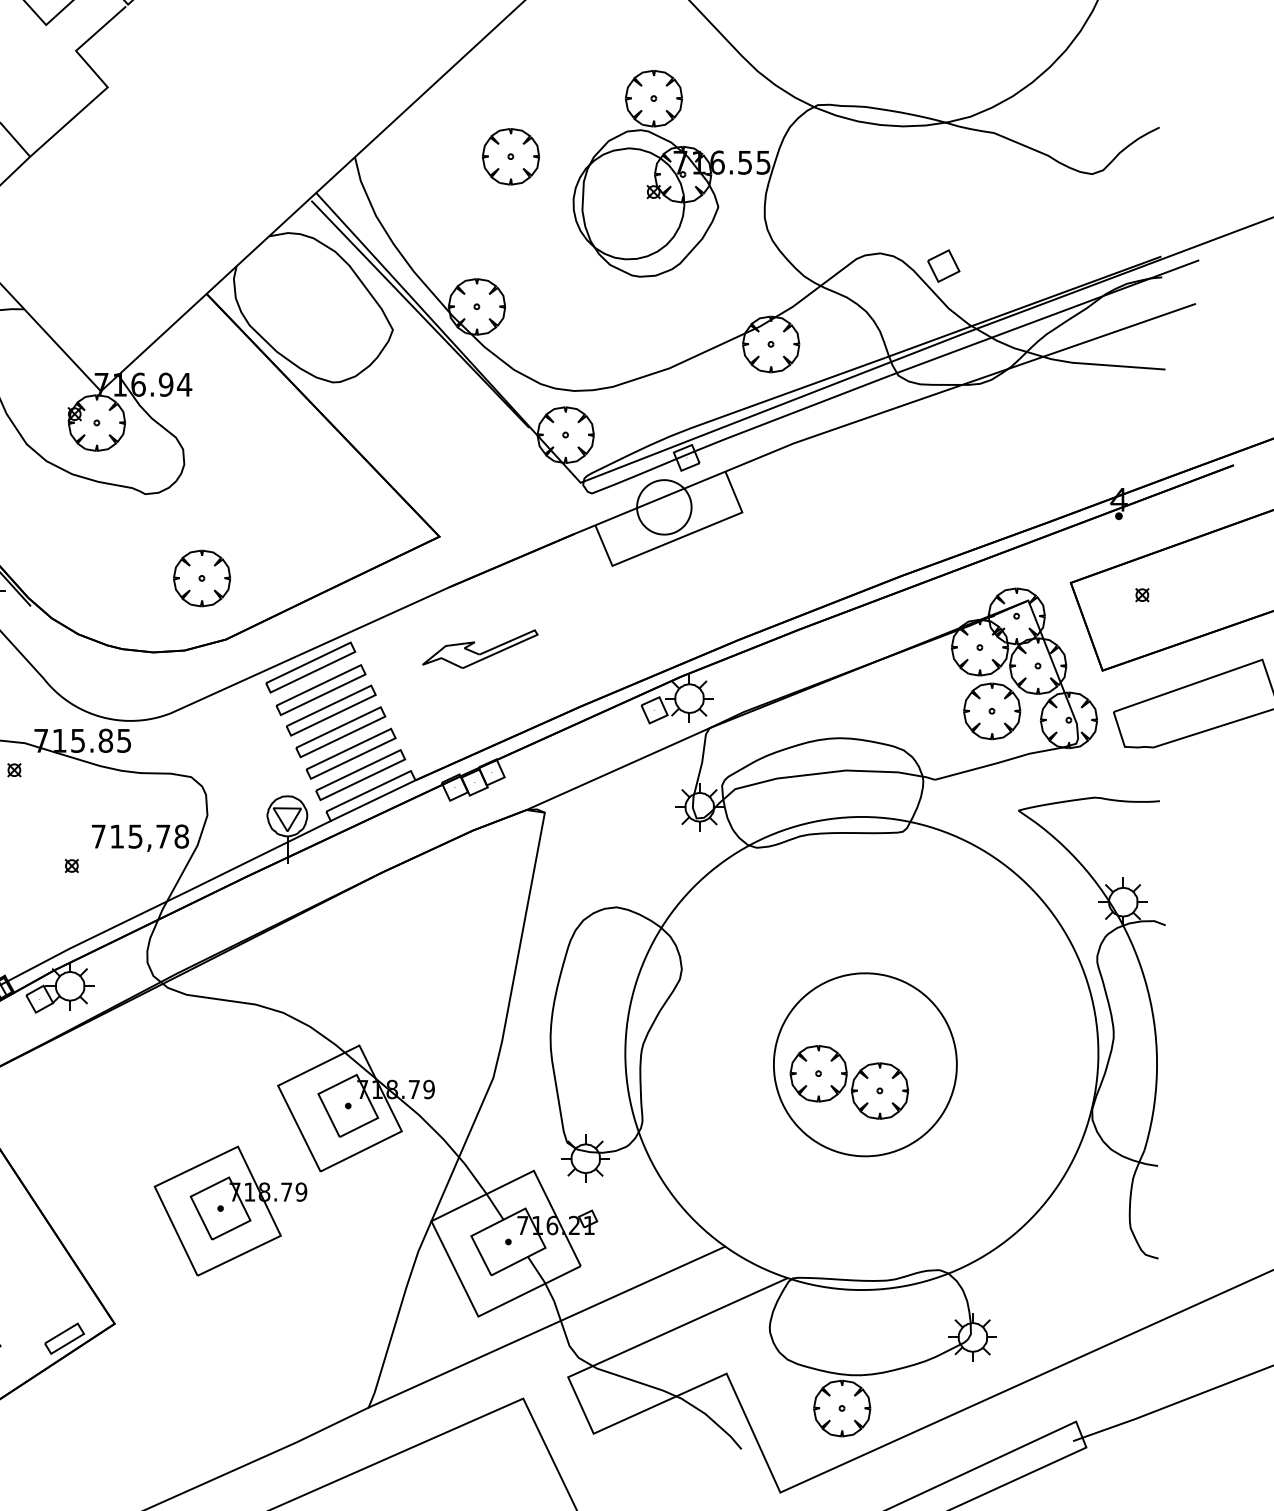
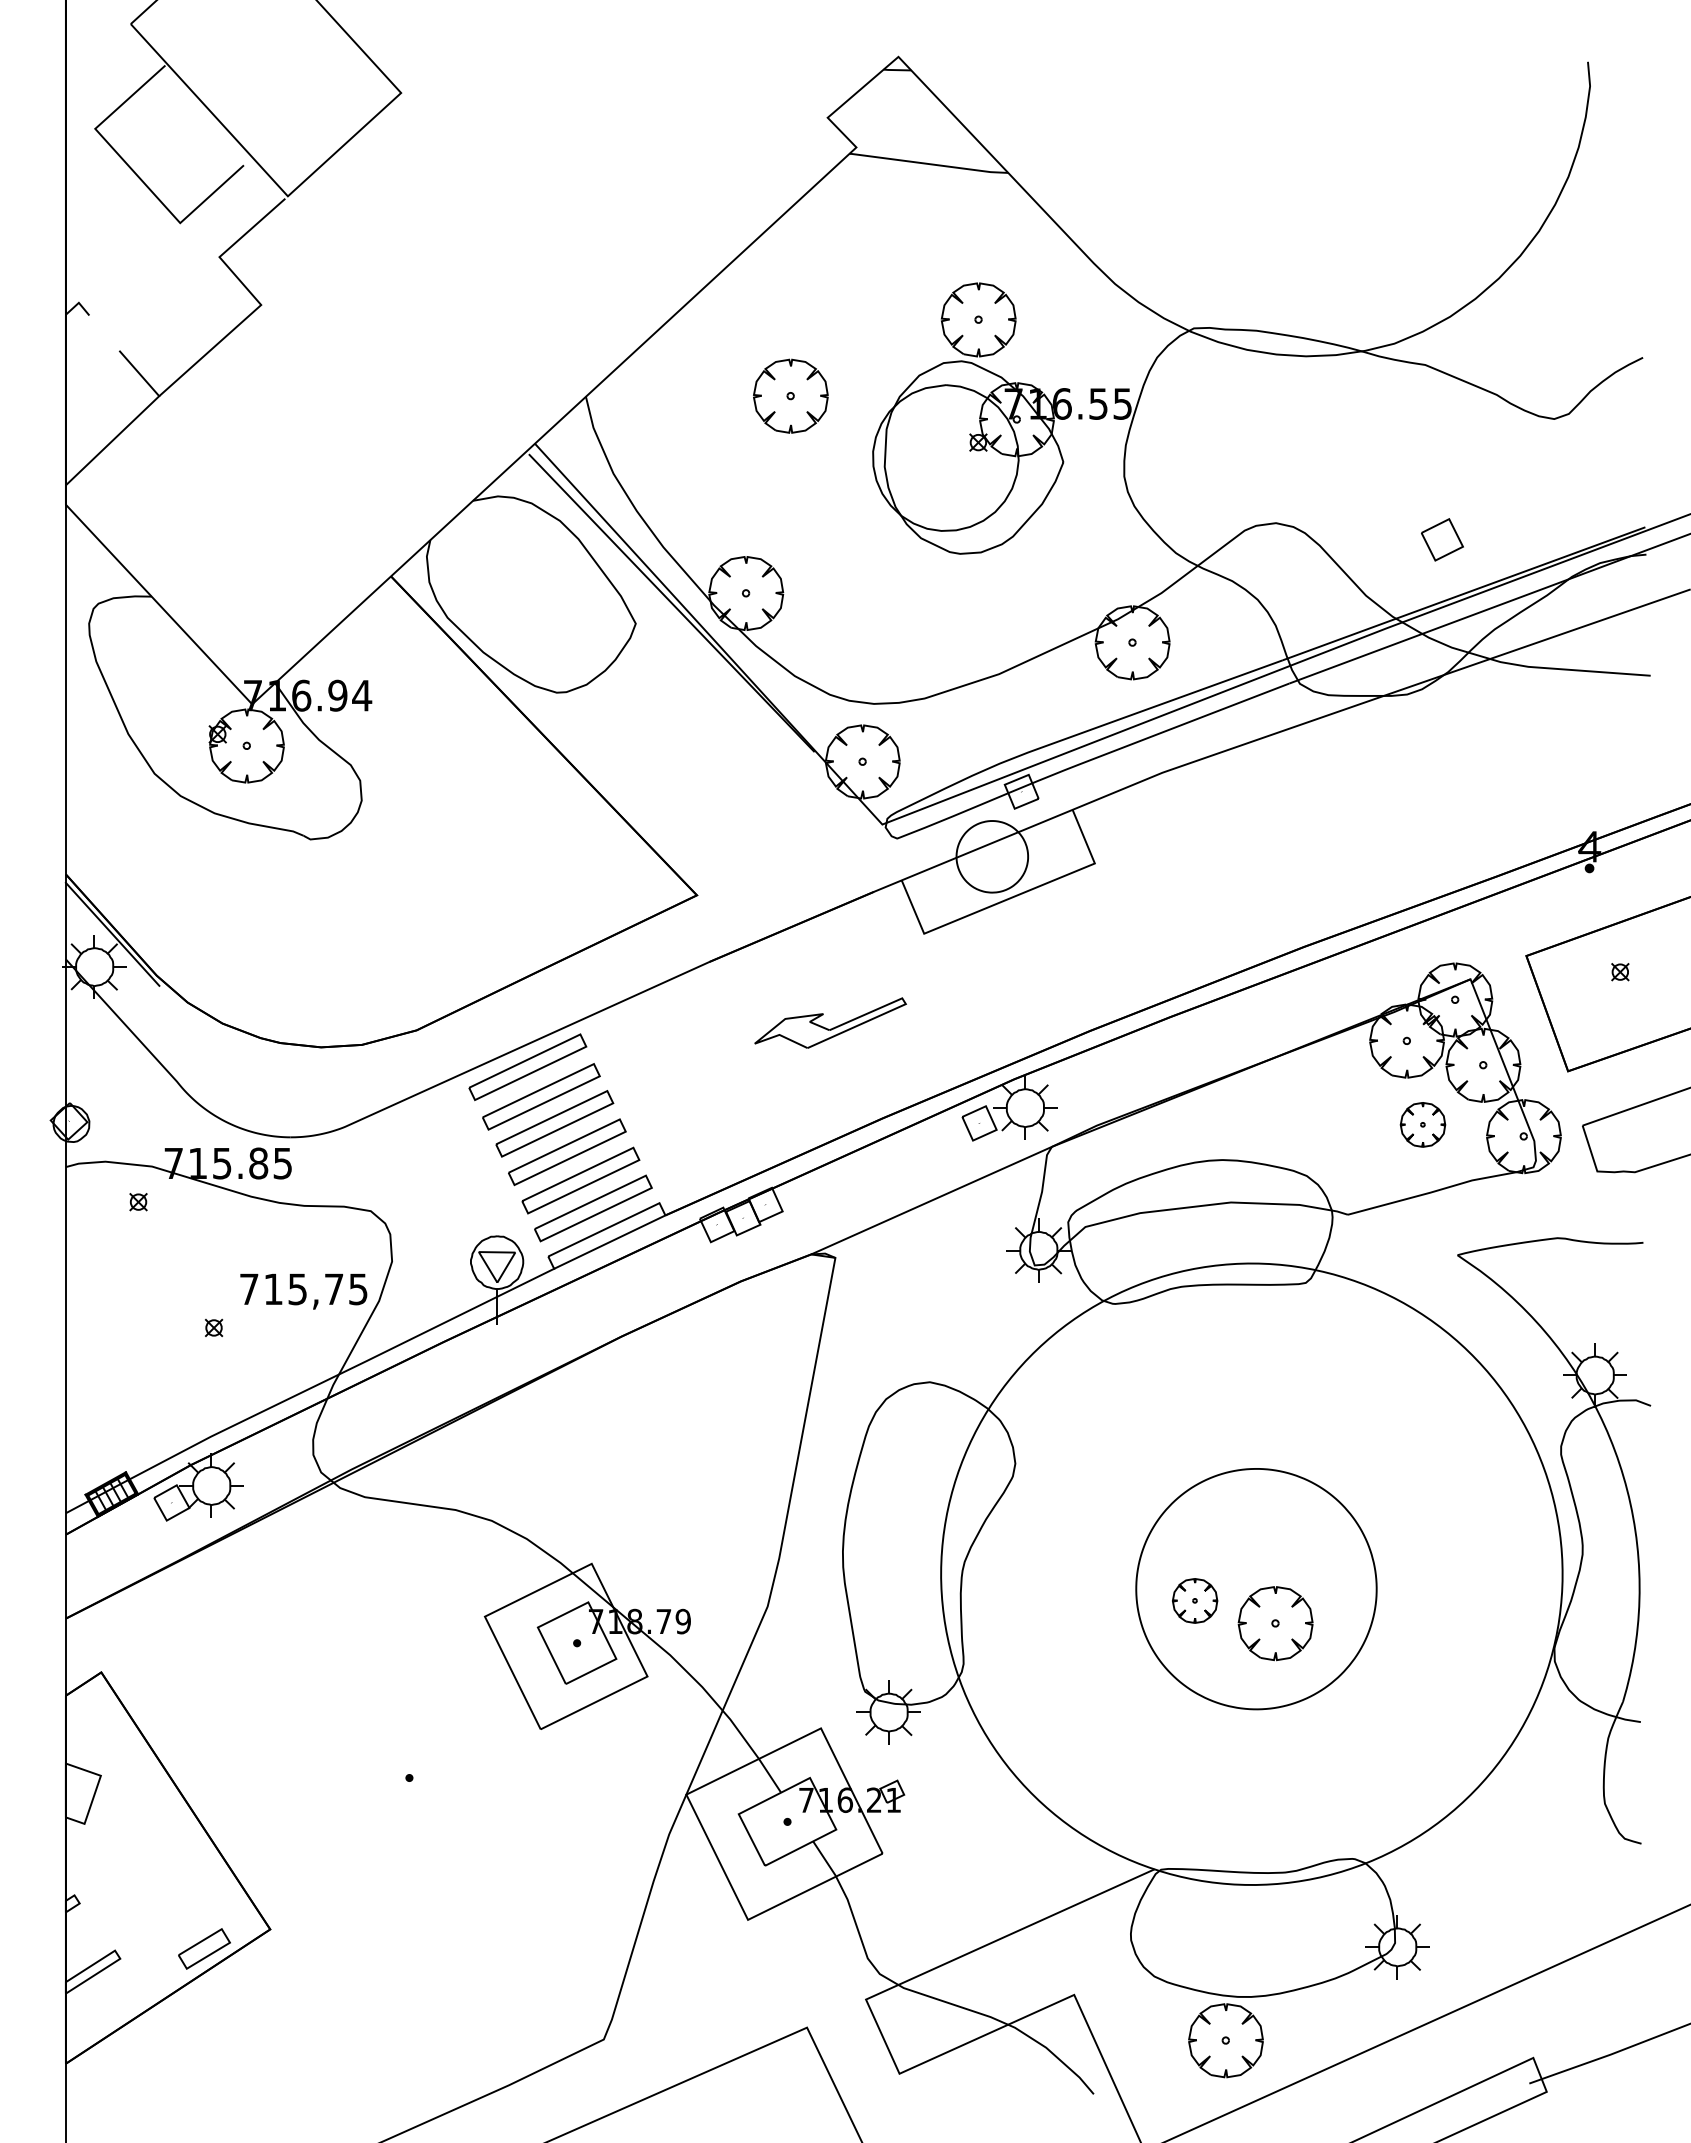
part: (943, 265) -> (1442, 539), moved
part: (201, 577) -> (384, 949), removed
part: (480, 648) -> (830, 1022), moved
part: (991, 711) -> (1422, 1124), size x0.6
text: (181, 836) -> (358, 1289), 715,78 -> 715,75
part: (818, 1073) -> (1194, 1600), size x0.6
part: (230, 1210) -> (422, 1780), removed
line: (546, 1326) -> (837, 1933), removed

